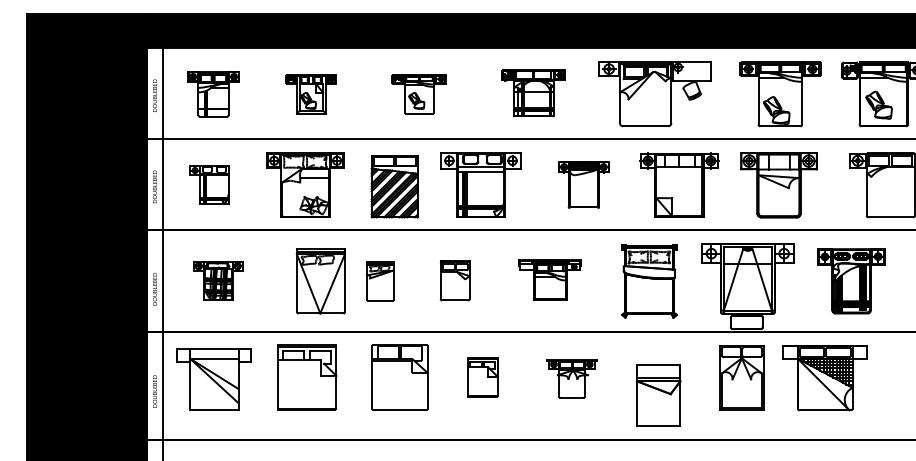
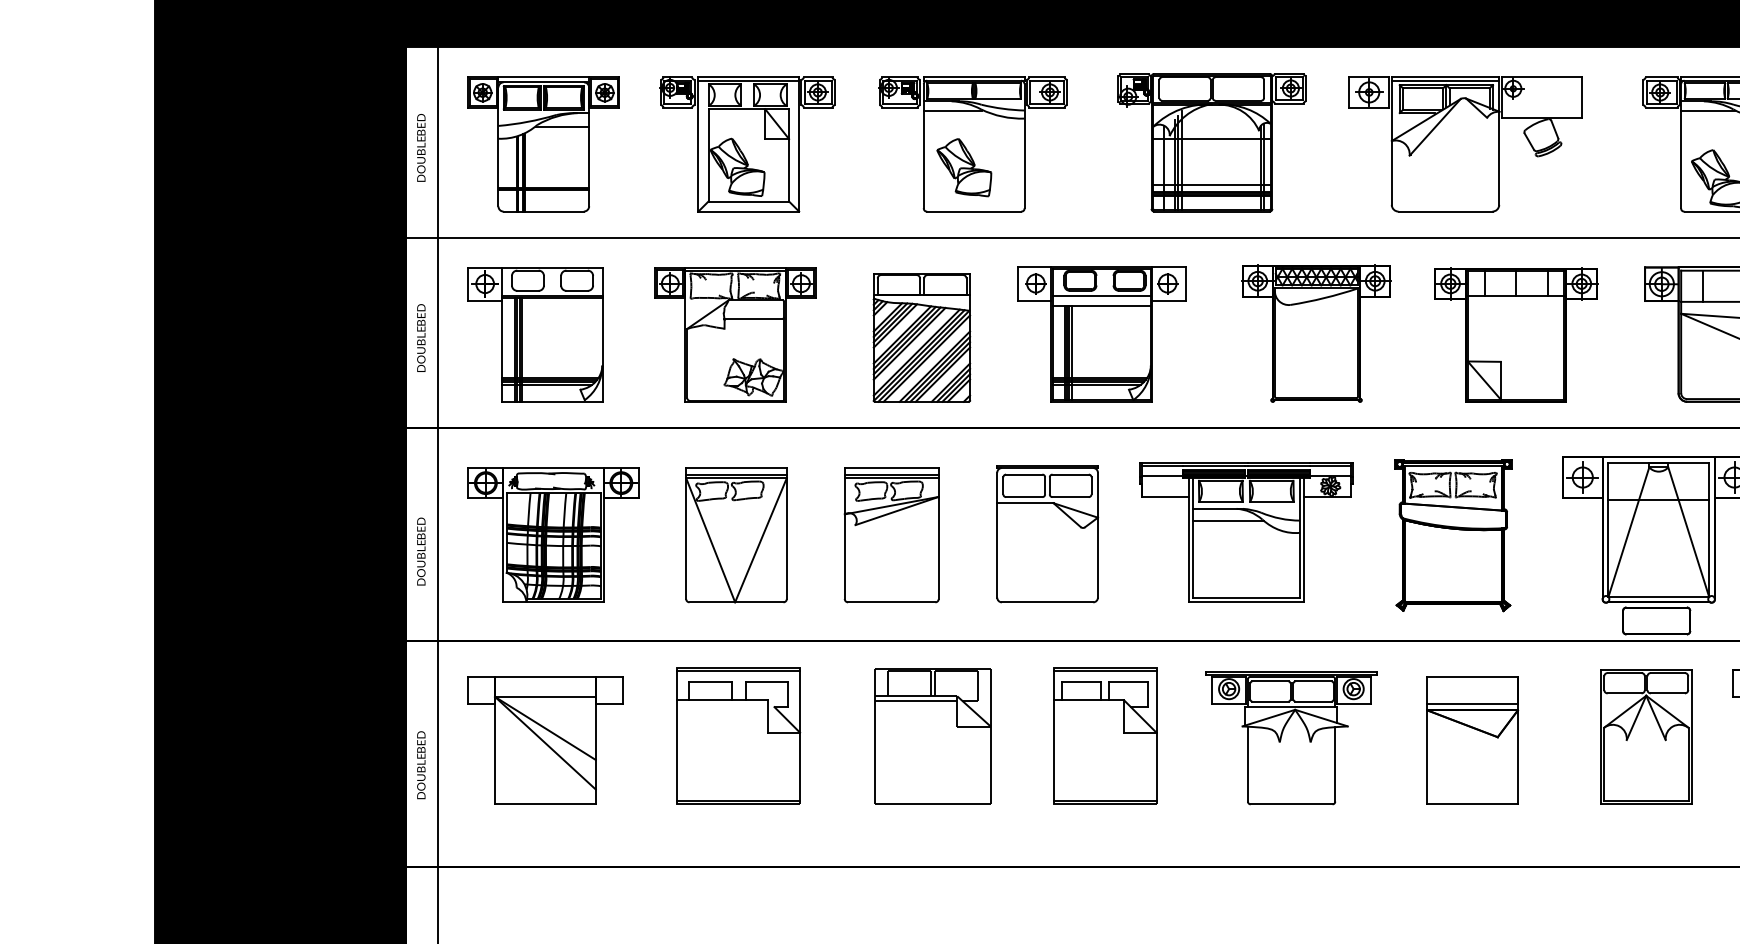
part: (533, 93) -> (1211, 143), size x1.43
part: (213, 94) -> (543, 145), size x1.43
part: (310, 94) -> (745, 145), size x1.67
part: (418, 94) -> (971, 145), size x1.67
part: (209, 184) -> (535, 333), size x1.67
part: (583, 184) -> (1315, 333), size x1.43
part: (217, 280) -> (551, 533), size x1.67
part: (455, 280) -> (1048, 533), size x1.67
part: (549, 280) -> (1244, 533), size x1.67
part: (320, 281) -> (735, 535), moved
part: (380, 281) -> (892, 535), size x1.67
part: (482, 377) -> (1104, 735), size x1.67
part: (571, 378) -> (1290, 738), size x1.67
part: (658, 395) -> (1472, 740), moved

